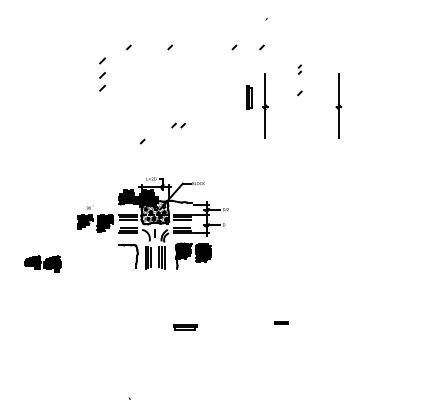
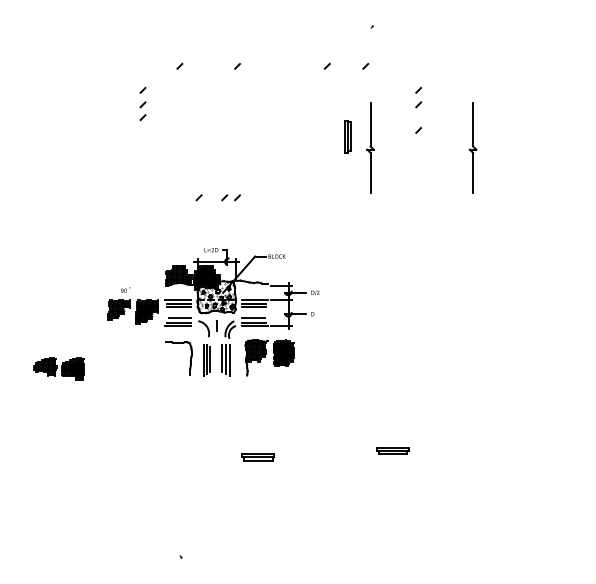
part: (299, 69) -> (418, 97), size x1.67
part: (102, 73) -> (142, 102), size x0.71
part: (178, 125) -> (230, 197), moved
part: (281, 322) -> (392, 450), size x1.67

